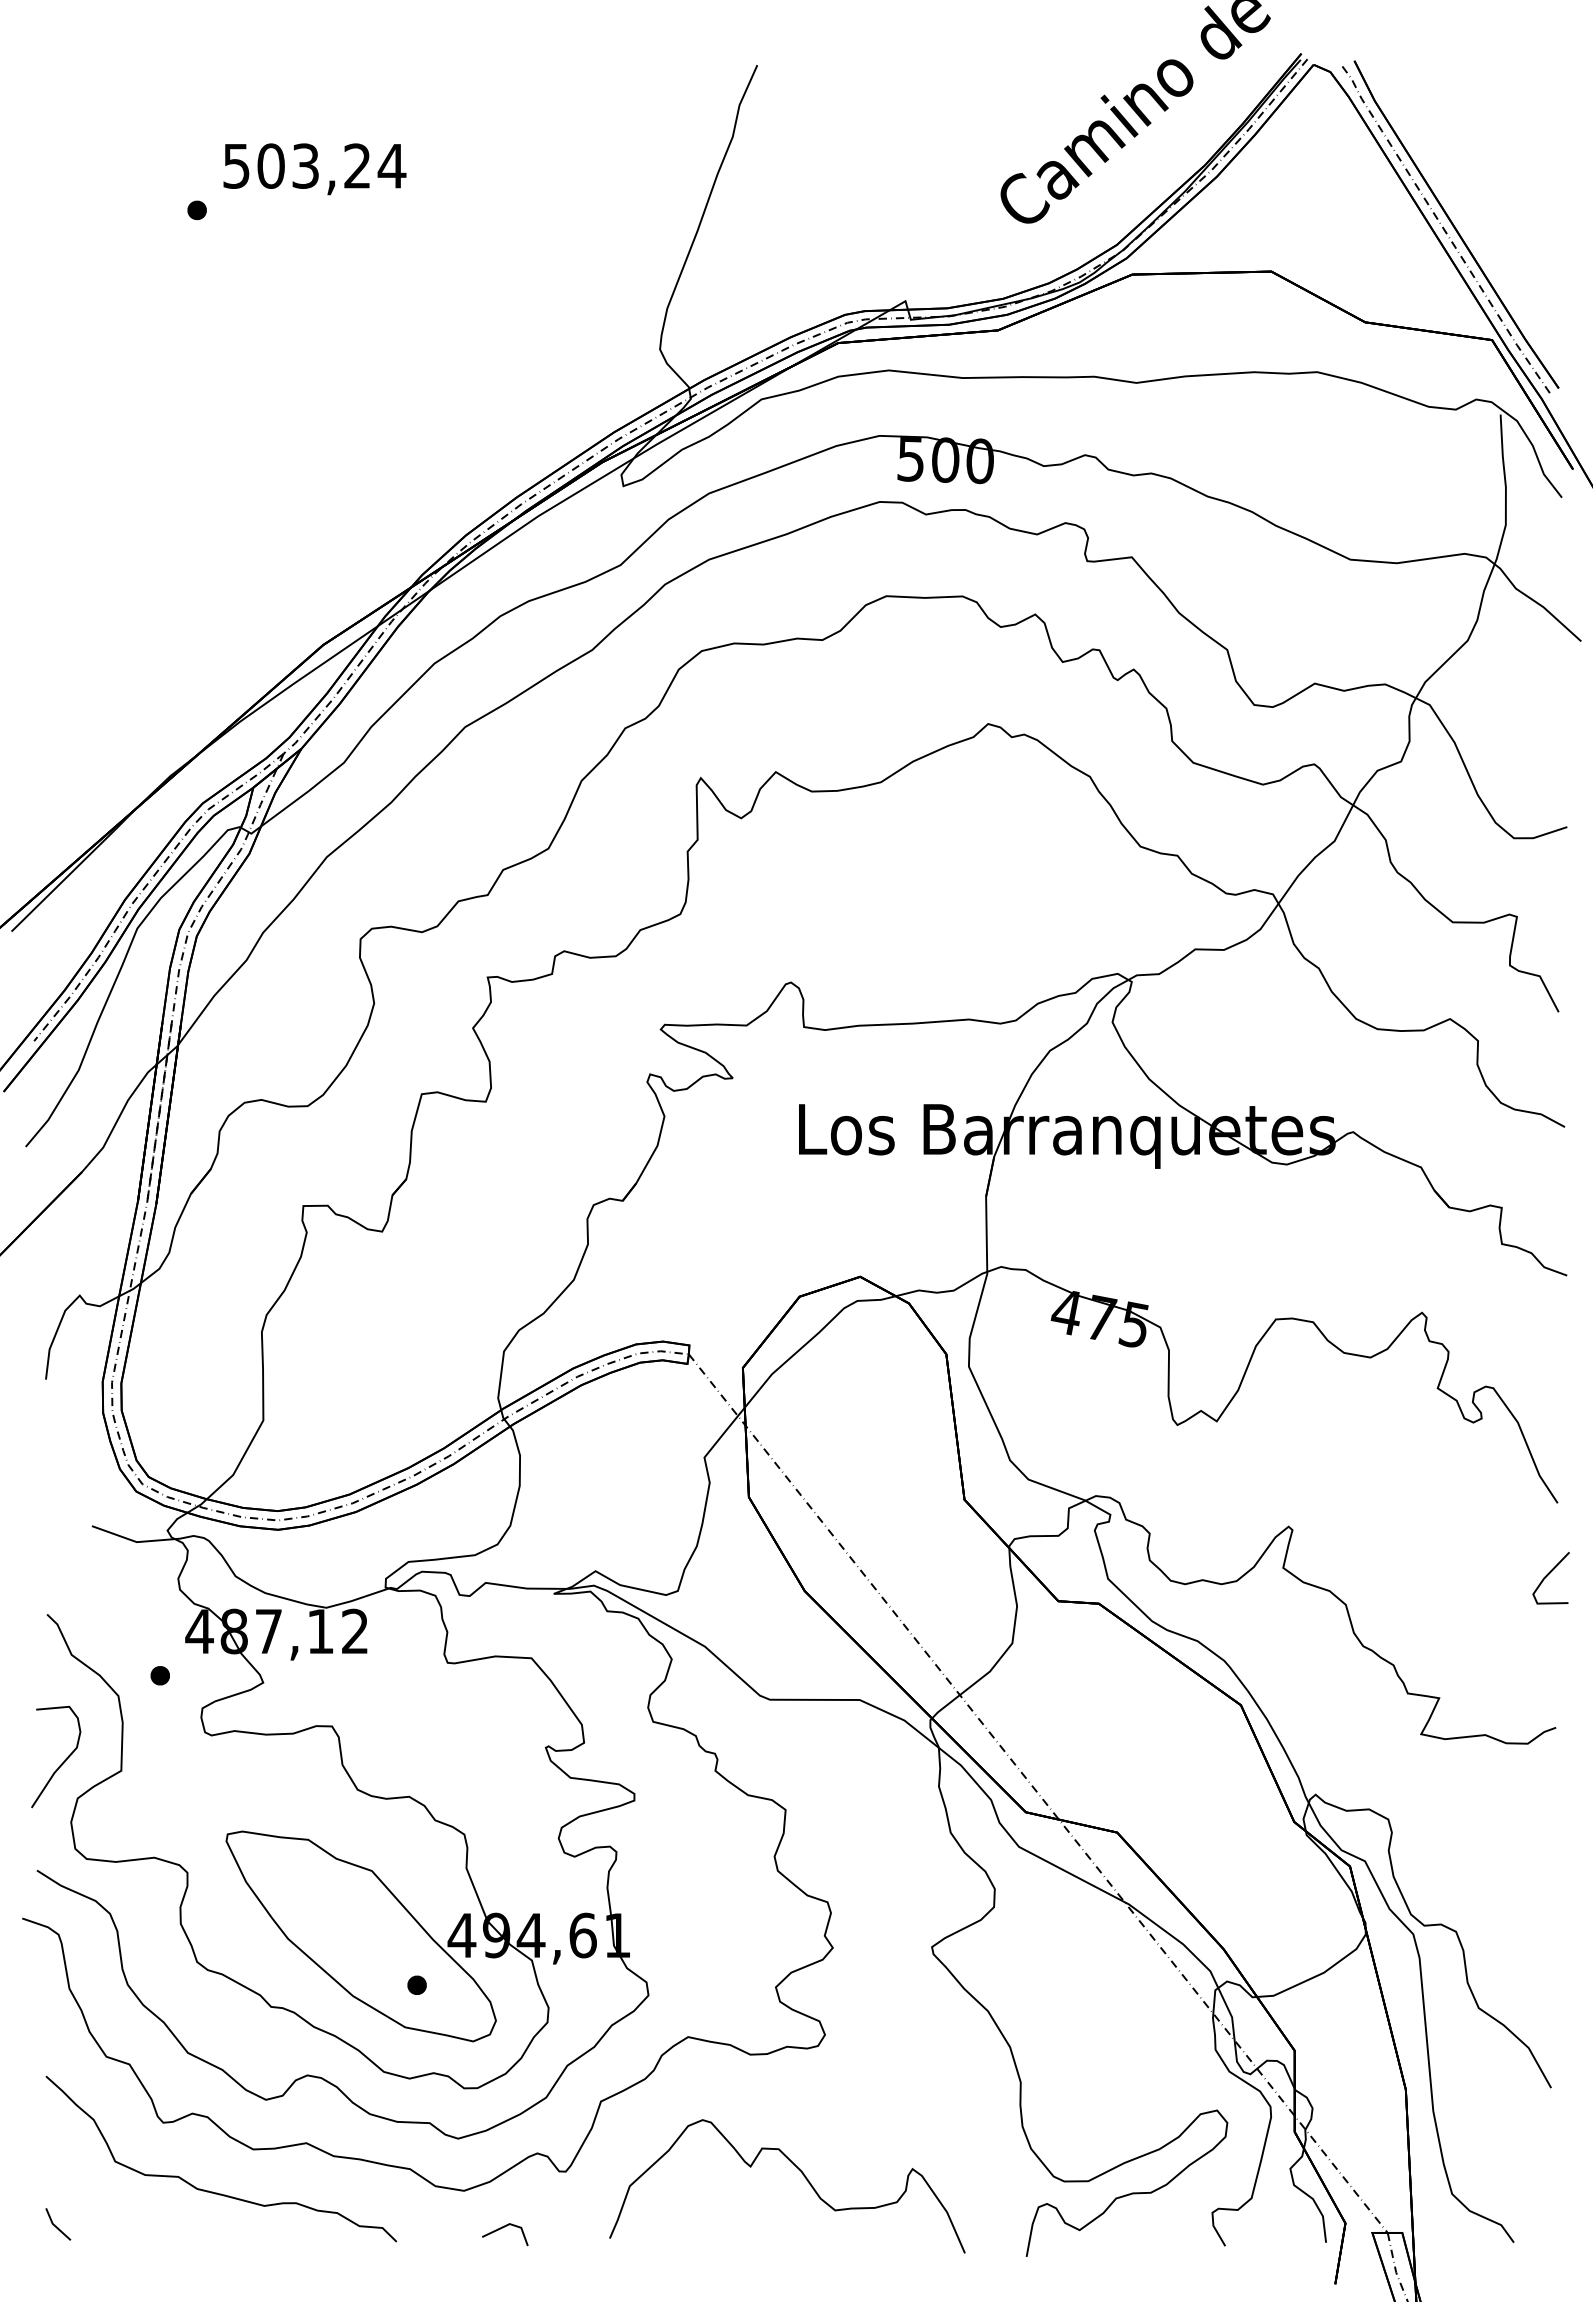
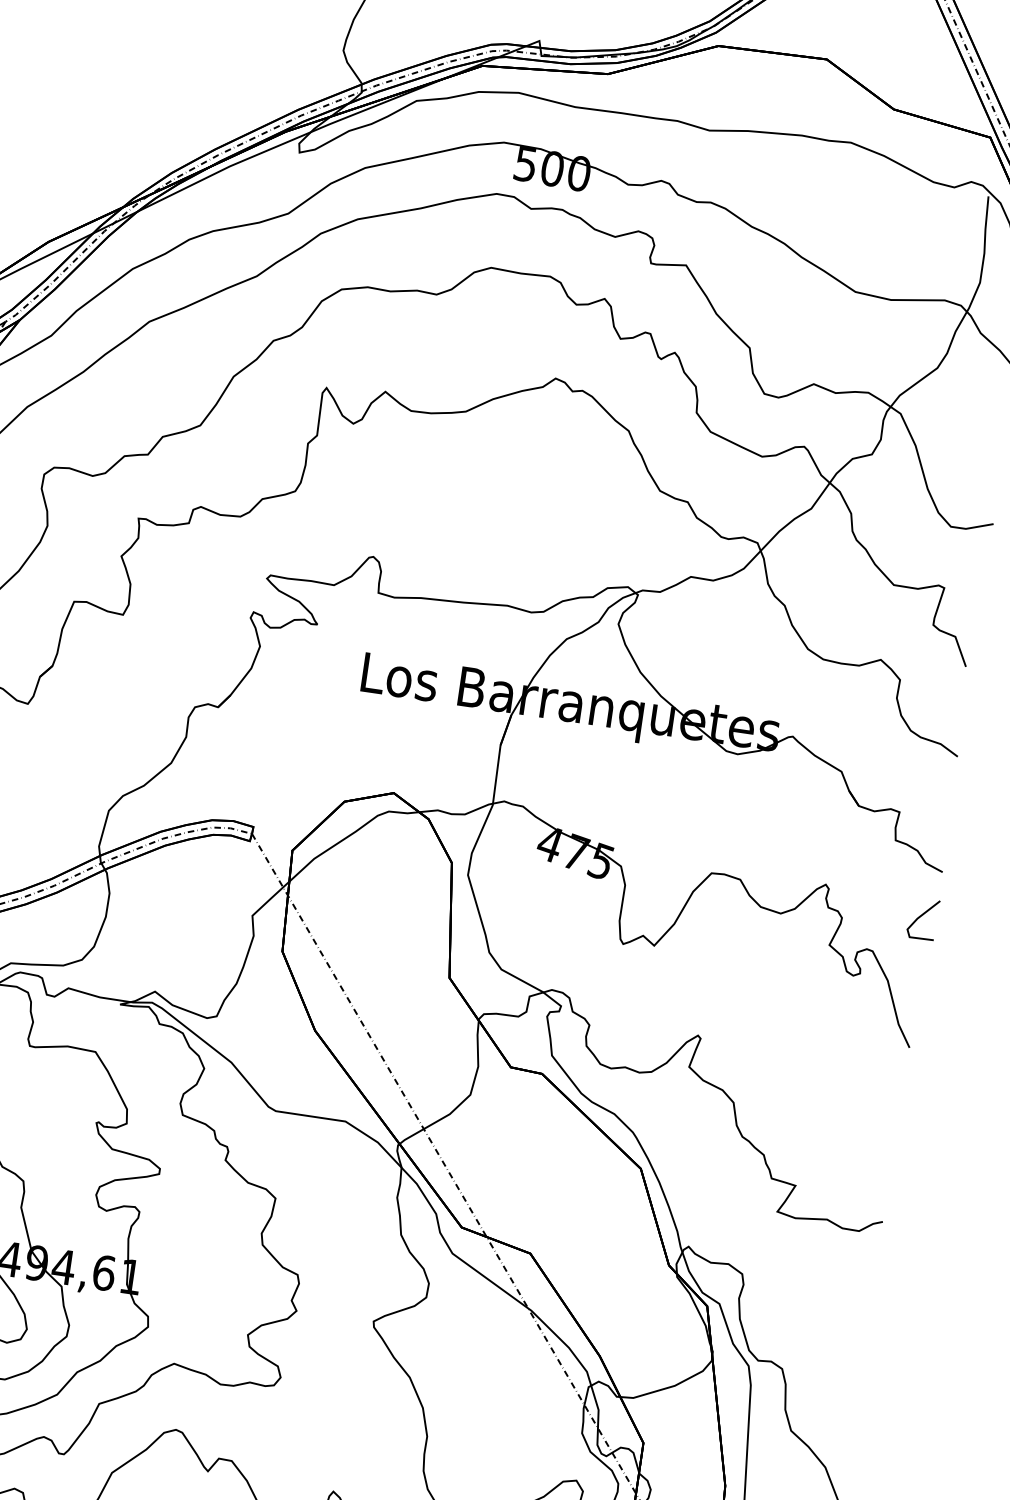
line: (1548, 1575) -> (921, 916), moved

